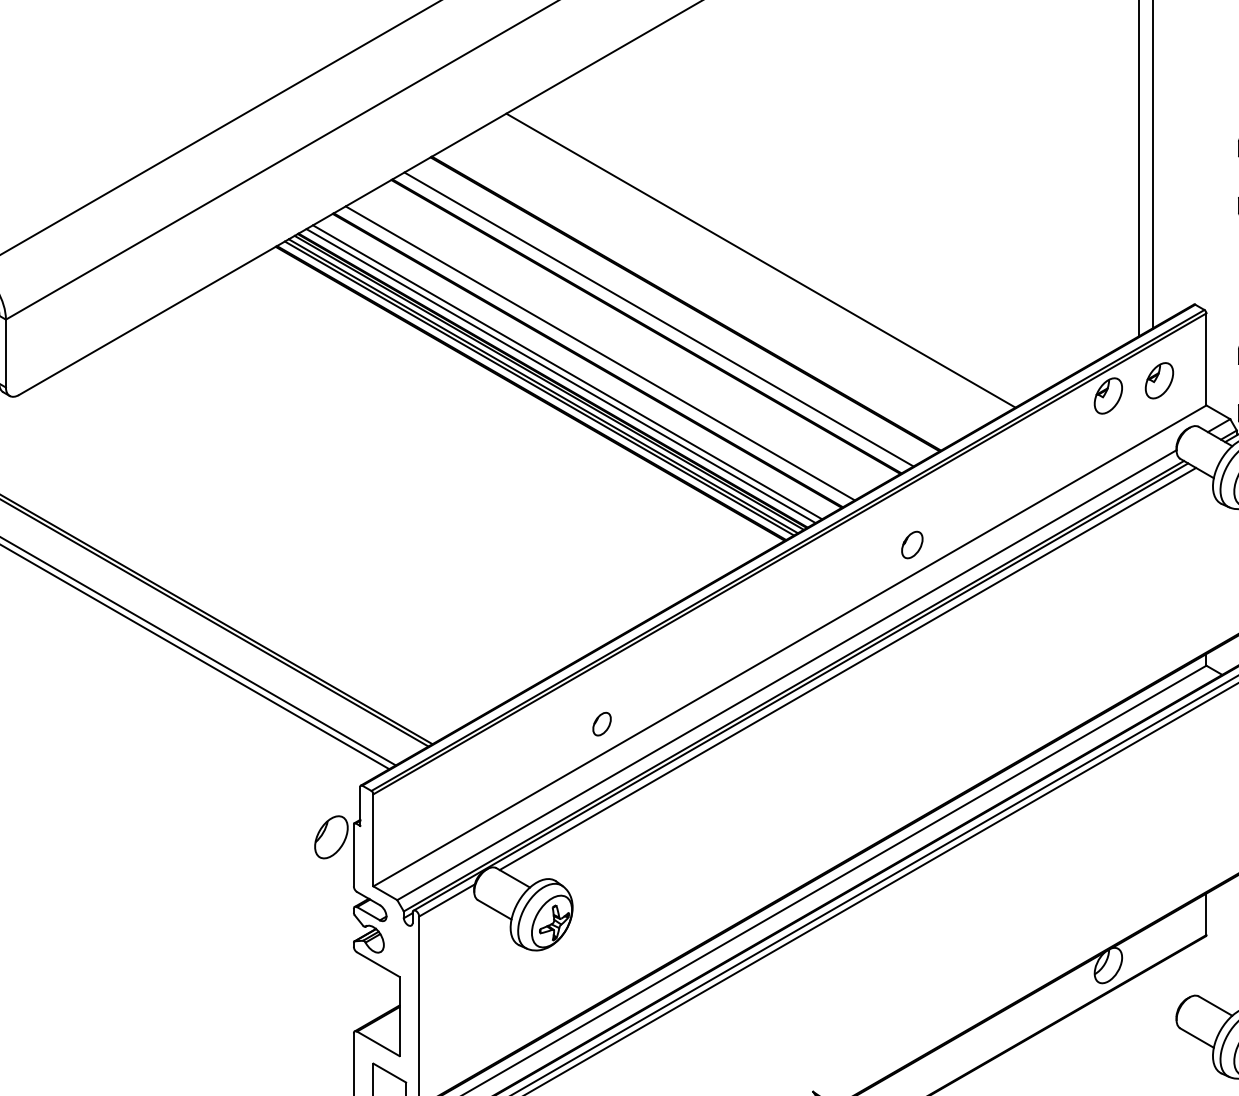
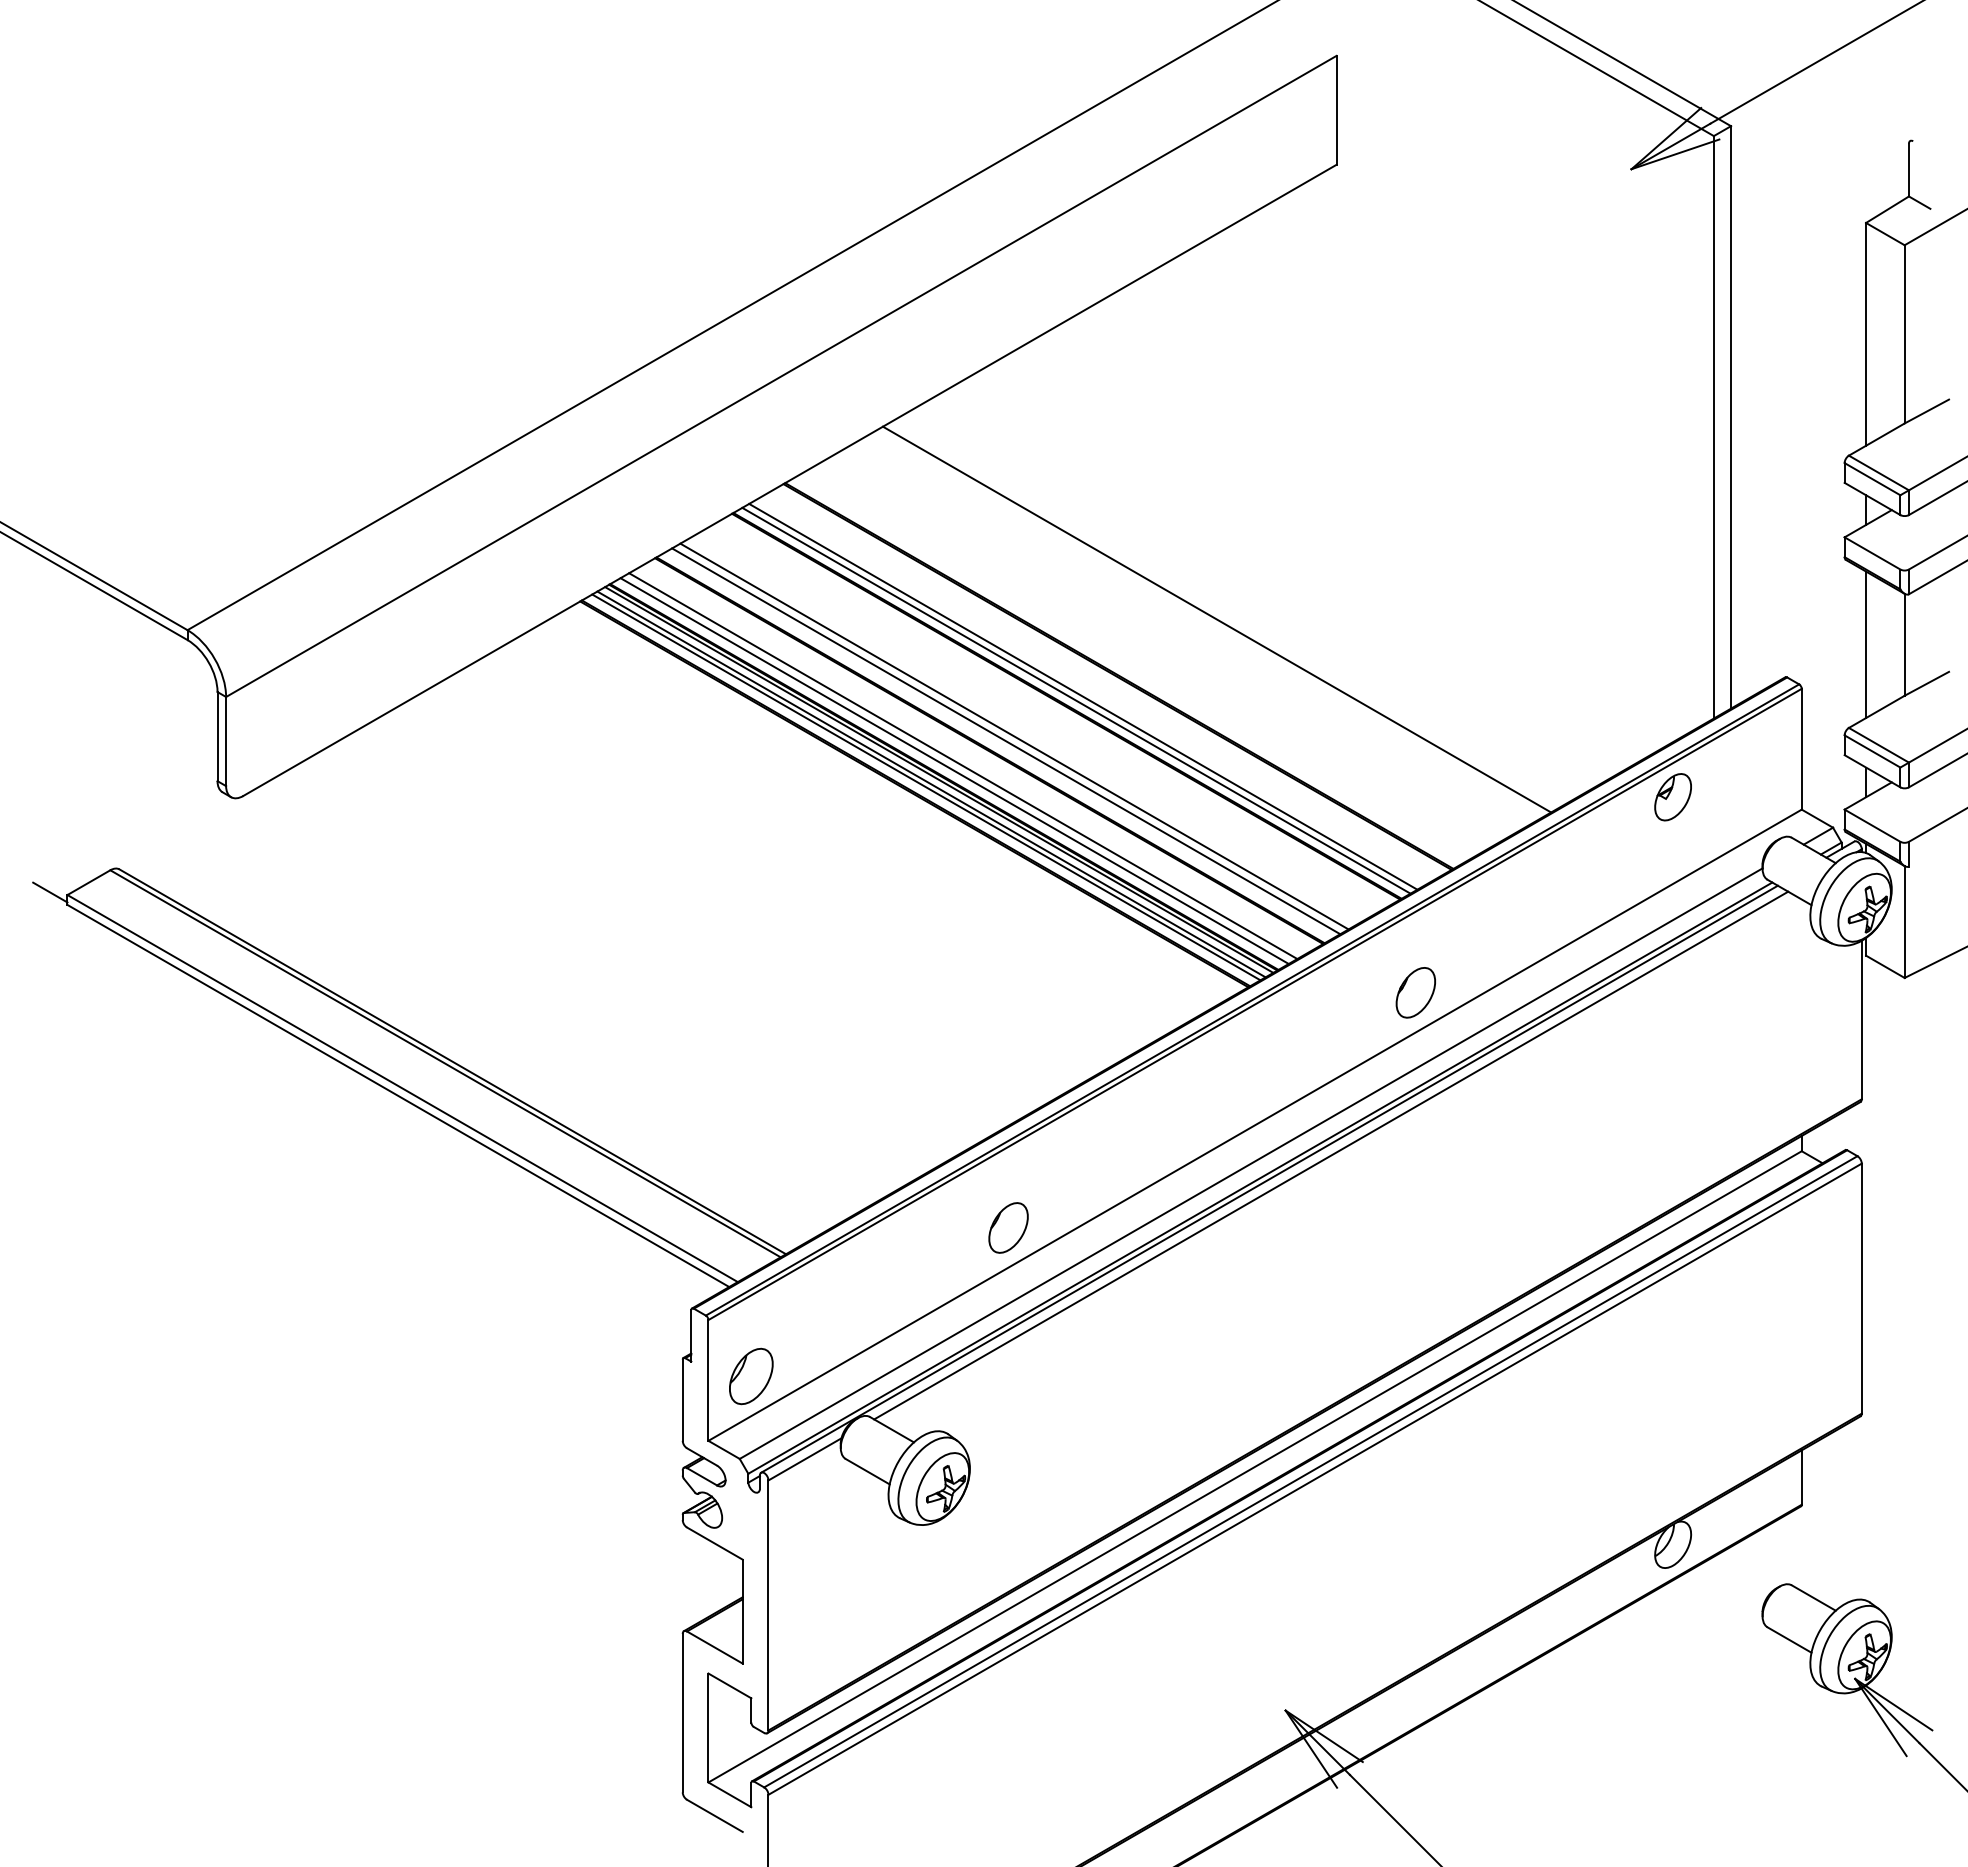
line: (653, 322) -> (1076, 700), added
line: (606, 349) -> (1014, 736), added
part: (1158, 380) -> (1739, 777), removed
part: (912, 544) -> (1415, 992), size x1.43
part: (602, 723) -> (1008, 1227), size x1.67
part: (331, 837) -> (751, 1376), moved

